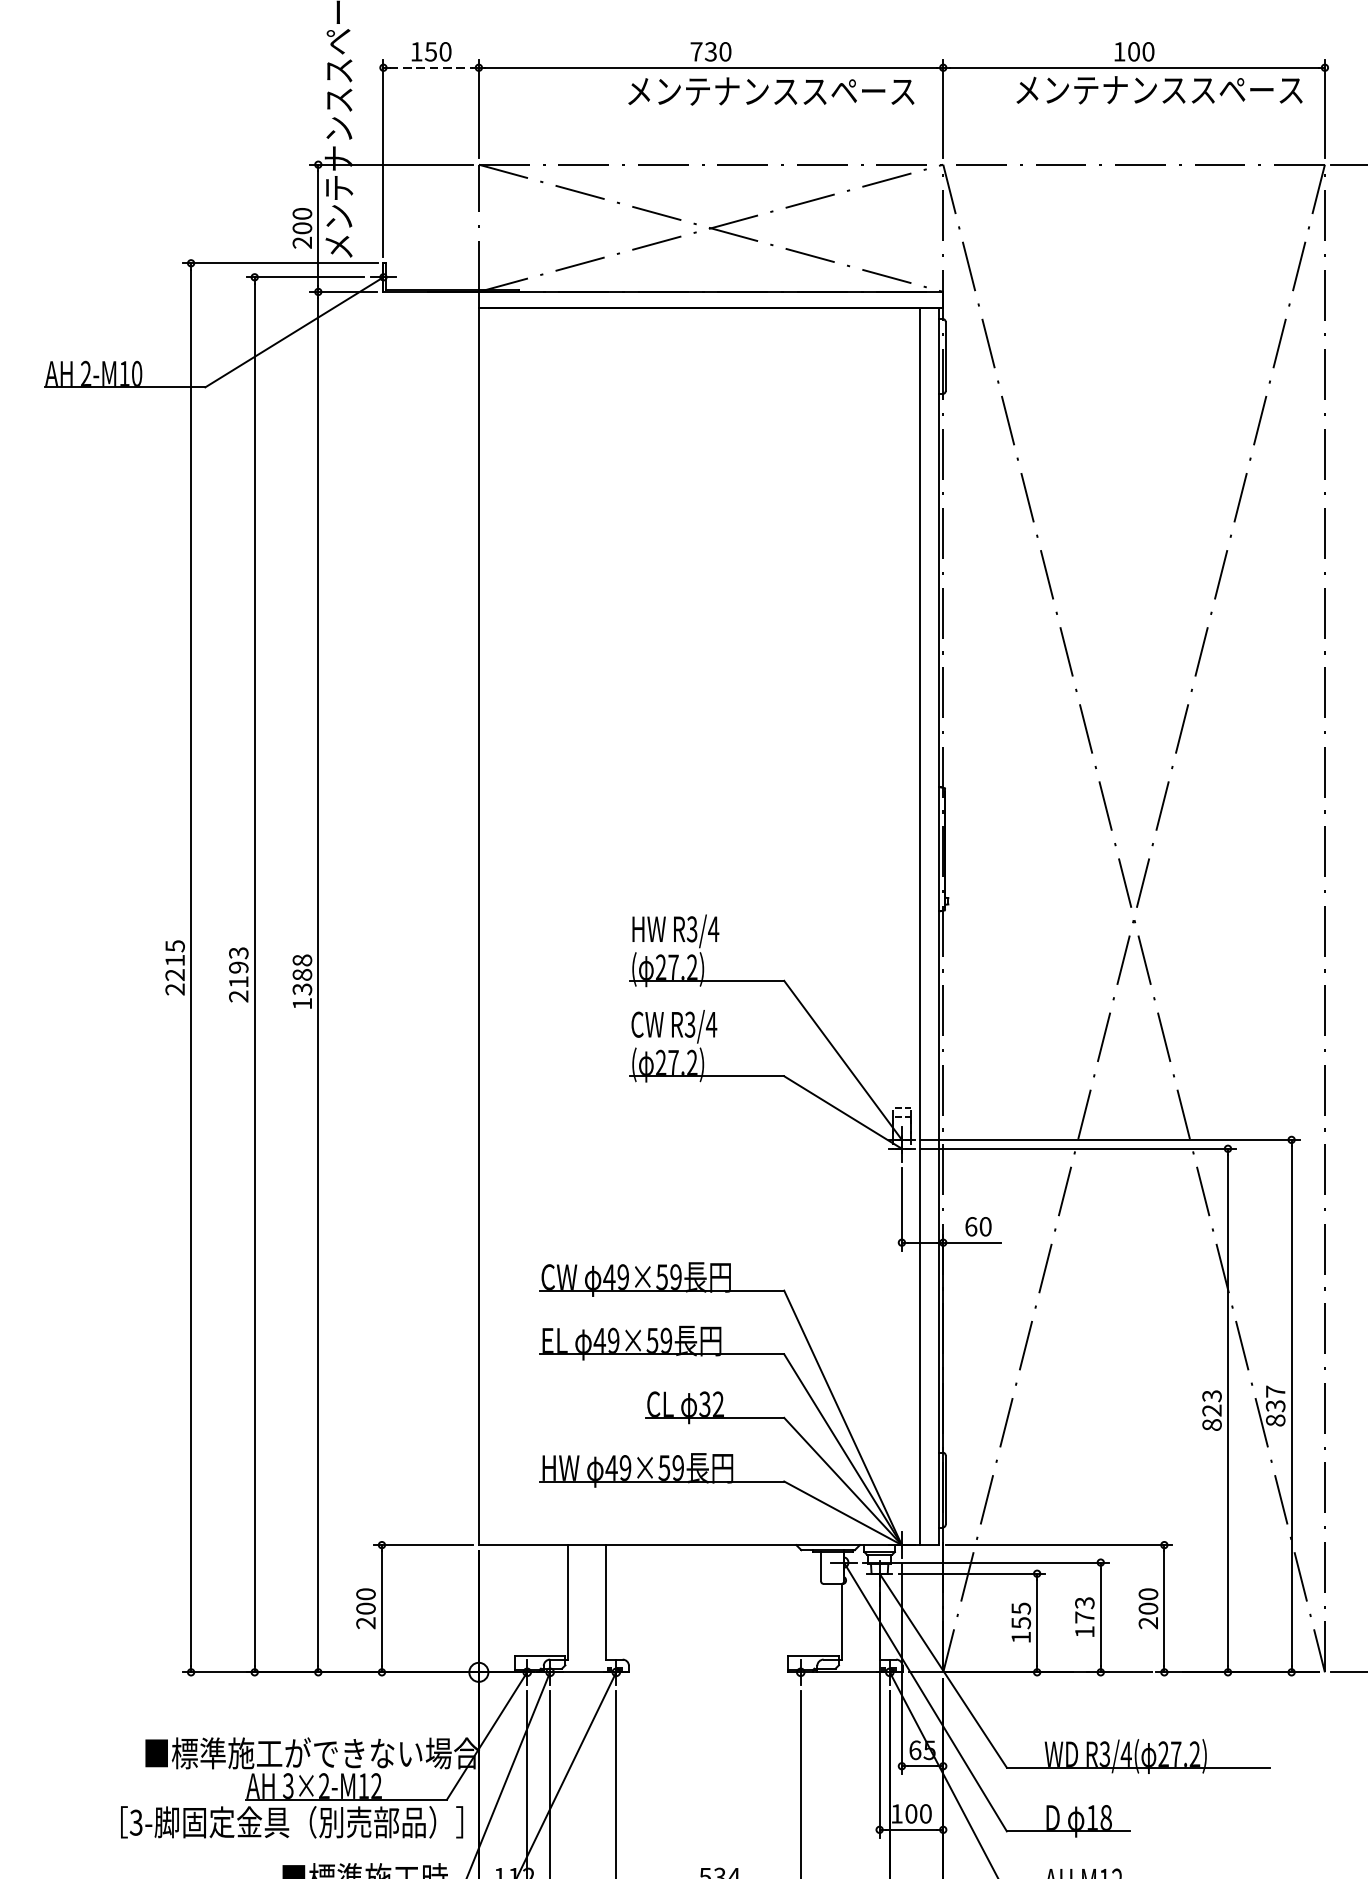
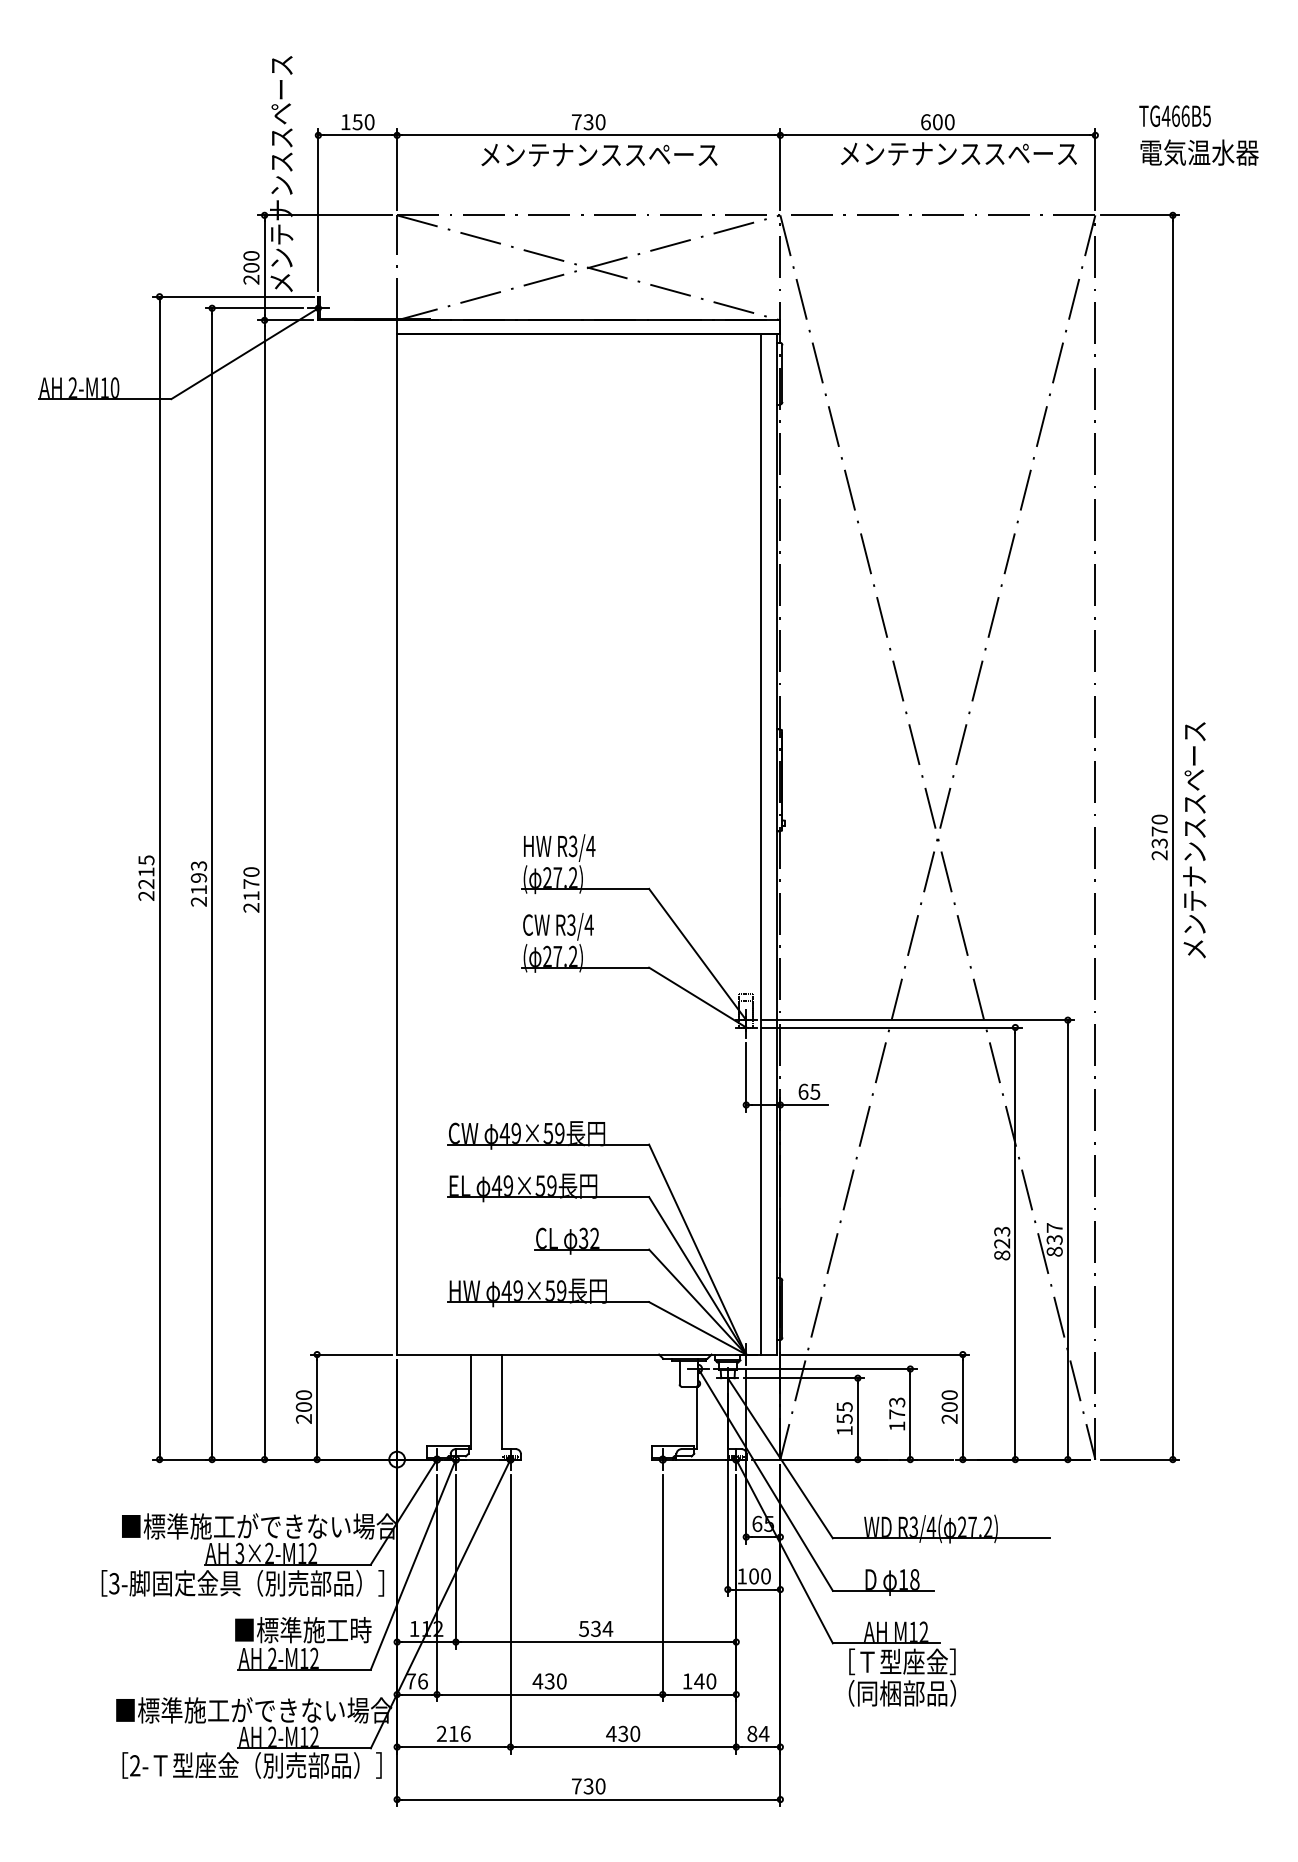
text: (1119, 52) -> (925, 122), 100 -> 600
line: (432, 67) -> (358, 135), dashed -> solid
text: (771, 90) -> (599, 154), moved
text: (302, 981) -> (251, 889), 1388 -> 2170
text: (985, 1226) -> (815, 1091), 60 -> 65

